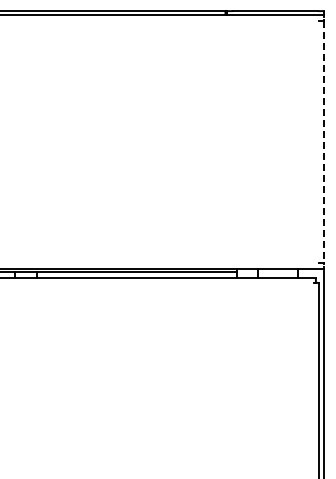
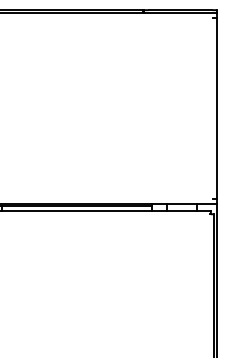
line: (323, 141) -> (216, 108), dashed -> solid

